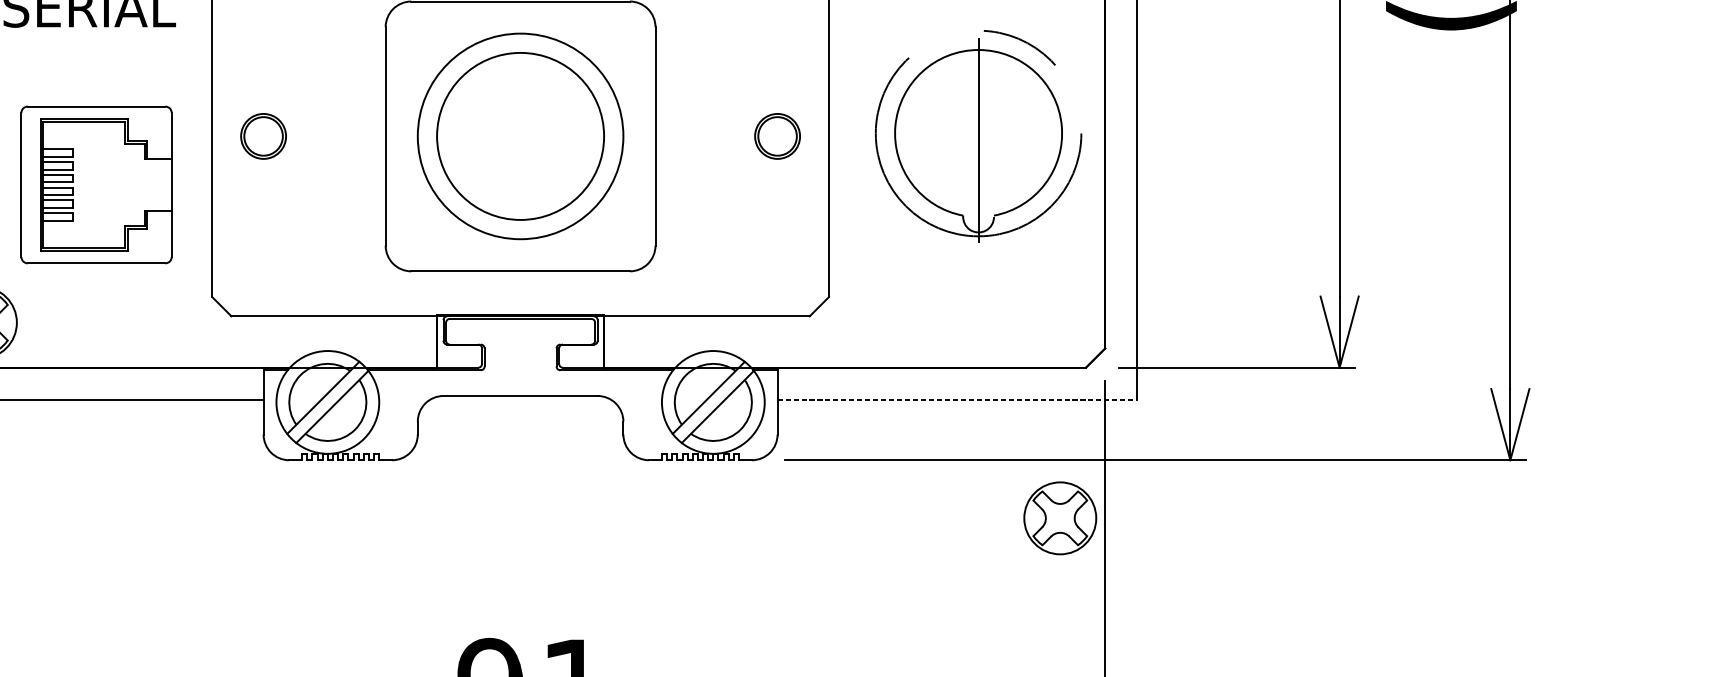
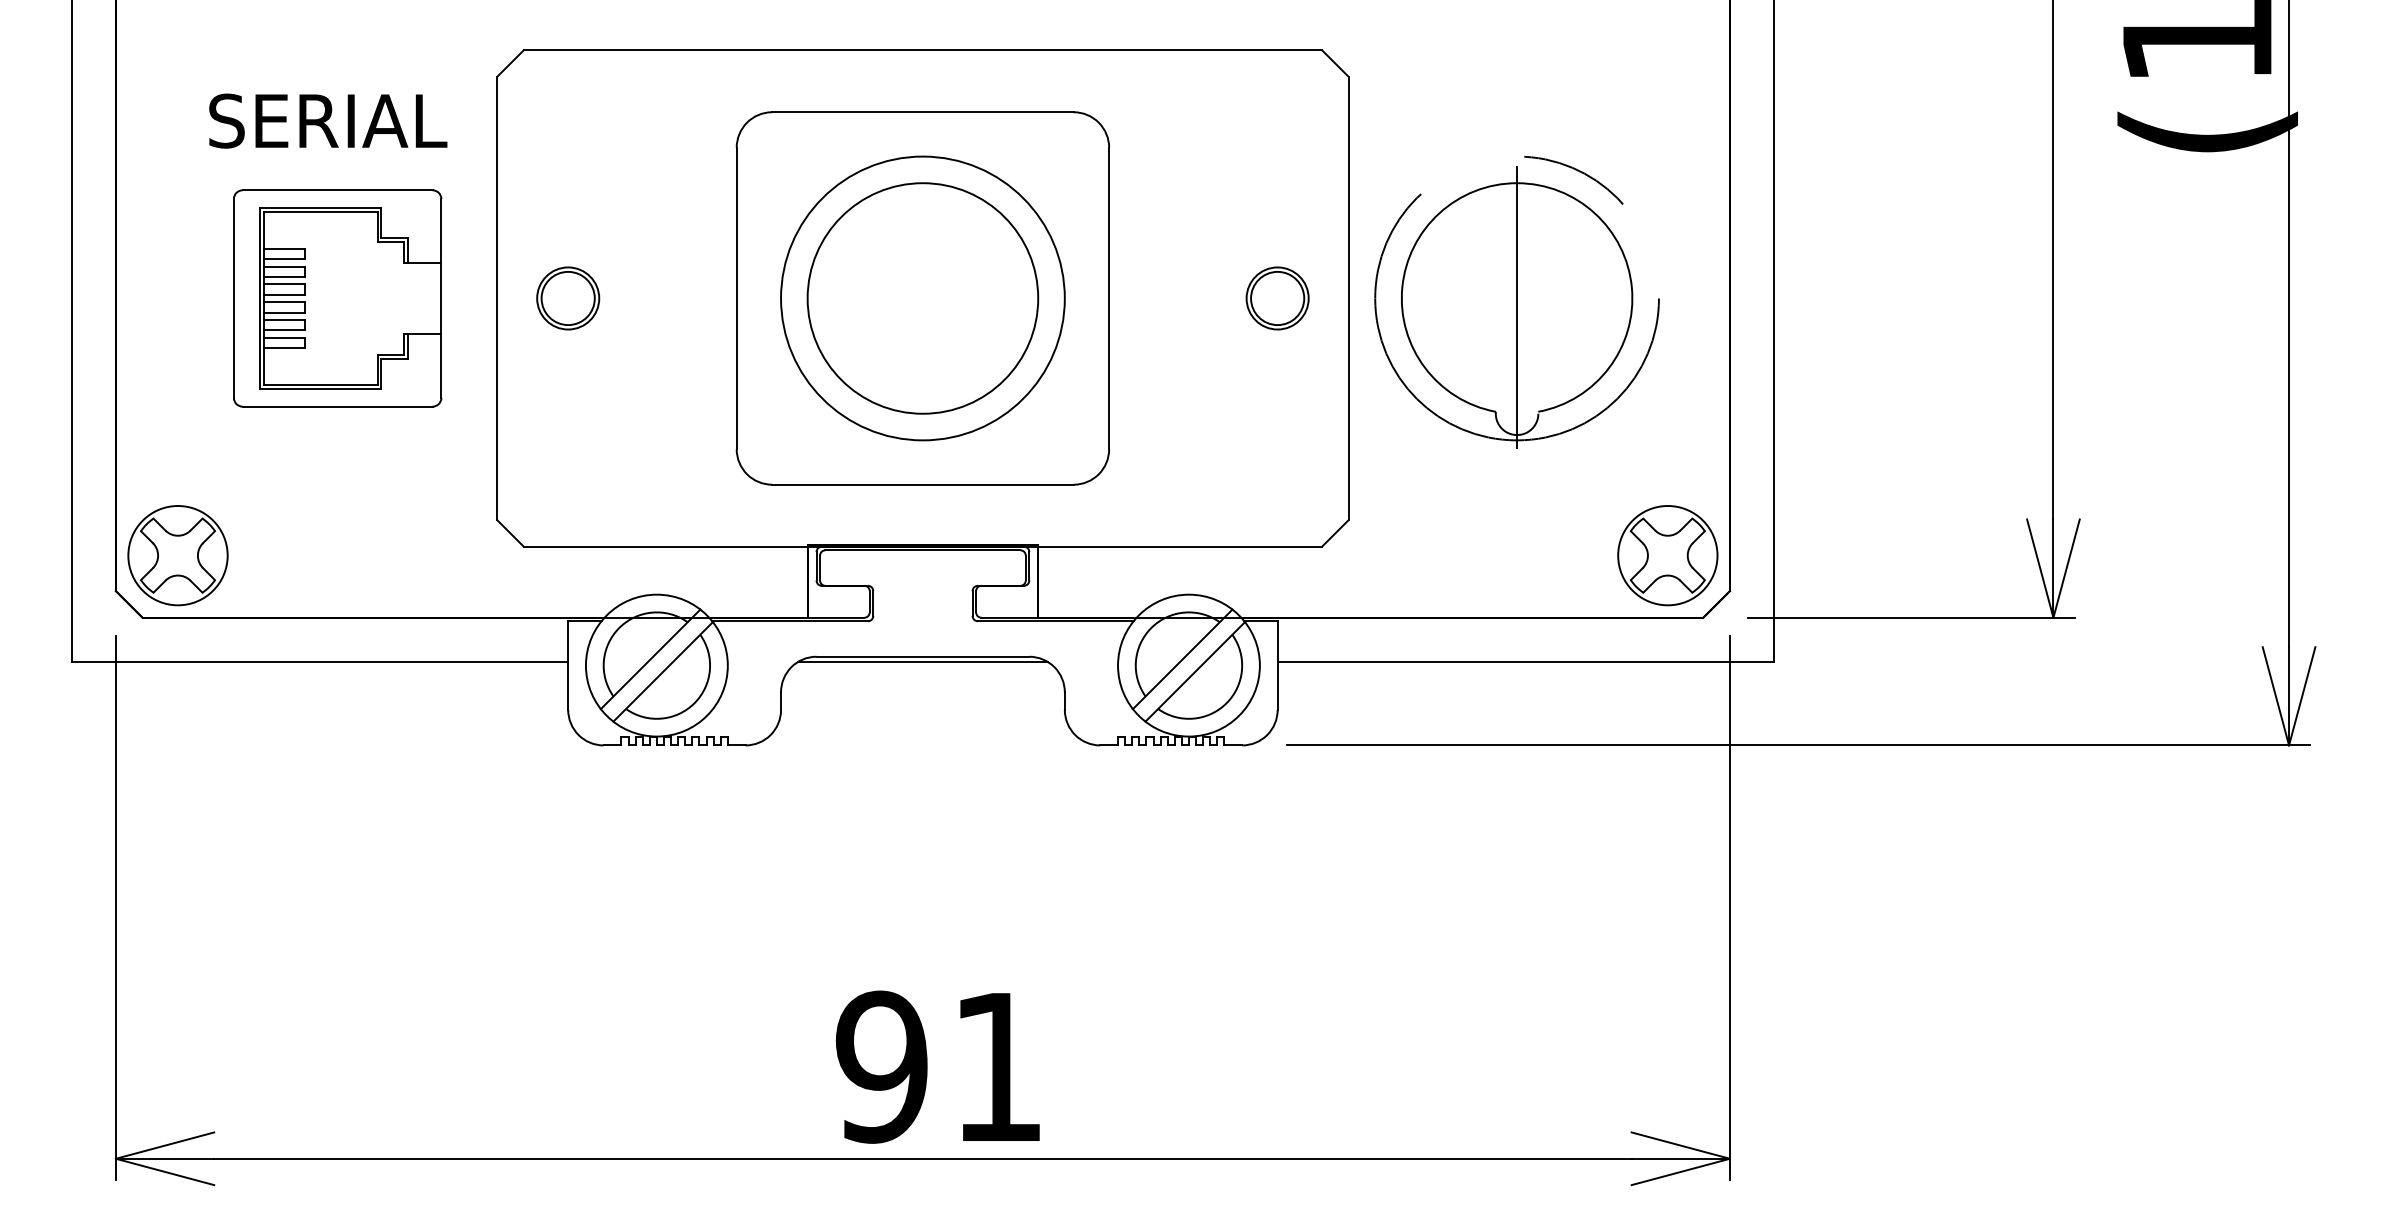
part: (978, 136) -> (1516, 302), moved
part: (96, 184) -> (337, 298), moved
line: (520, 400) -> (922, 662), added
line: (957, 400) -> (1526, 662), dashed -> solid
part: (1060, 518) -> (1667, 555), moved

